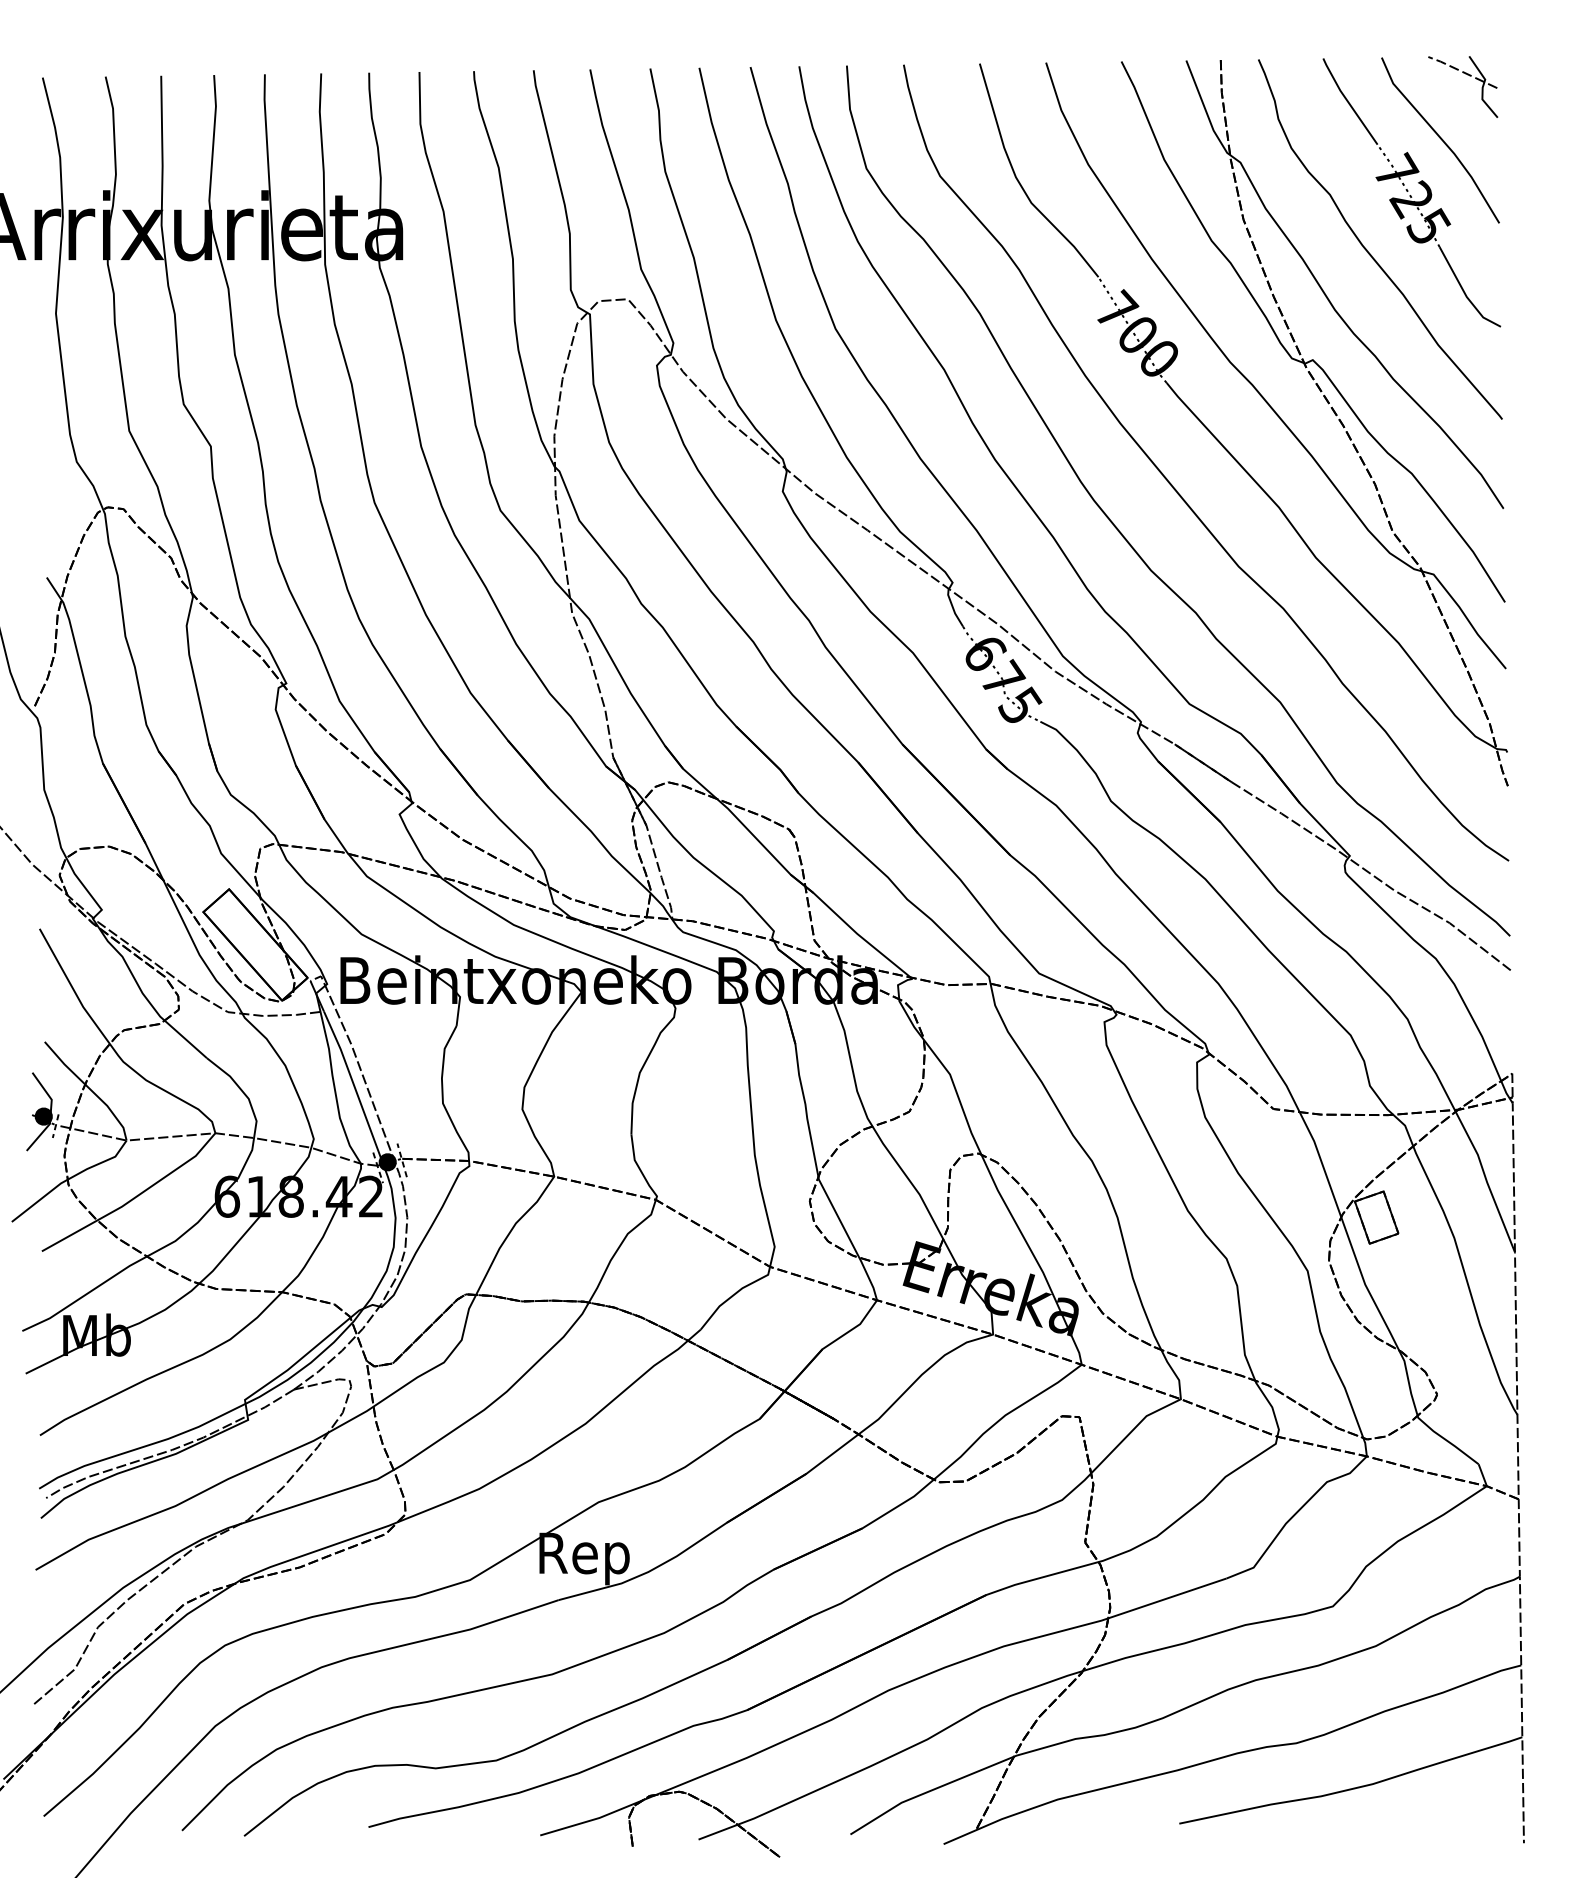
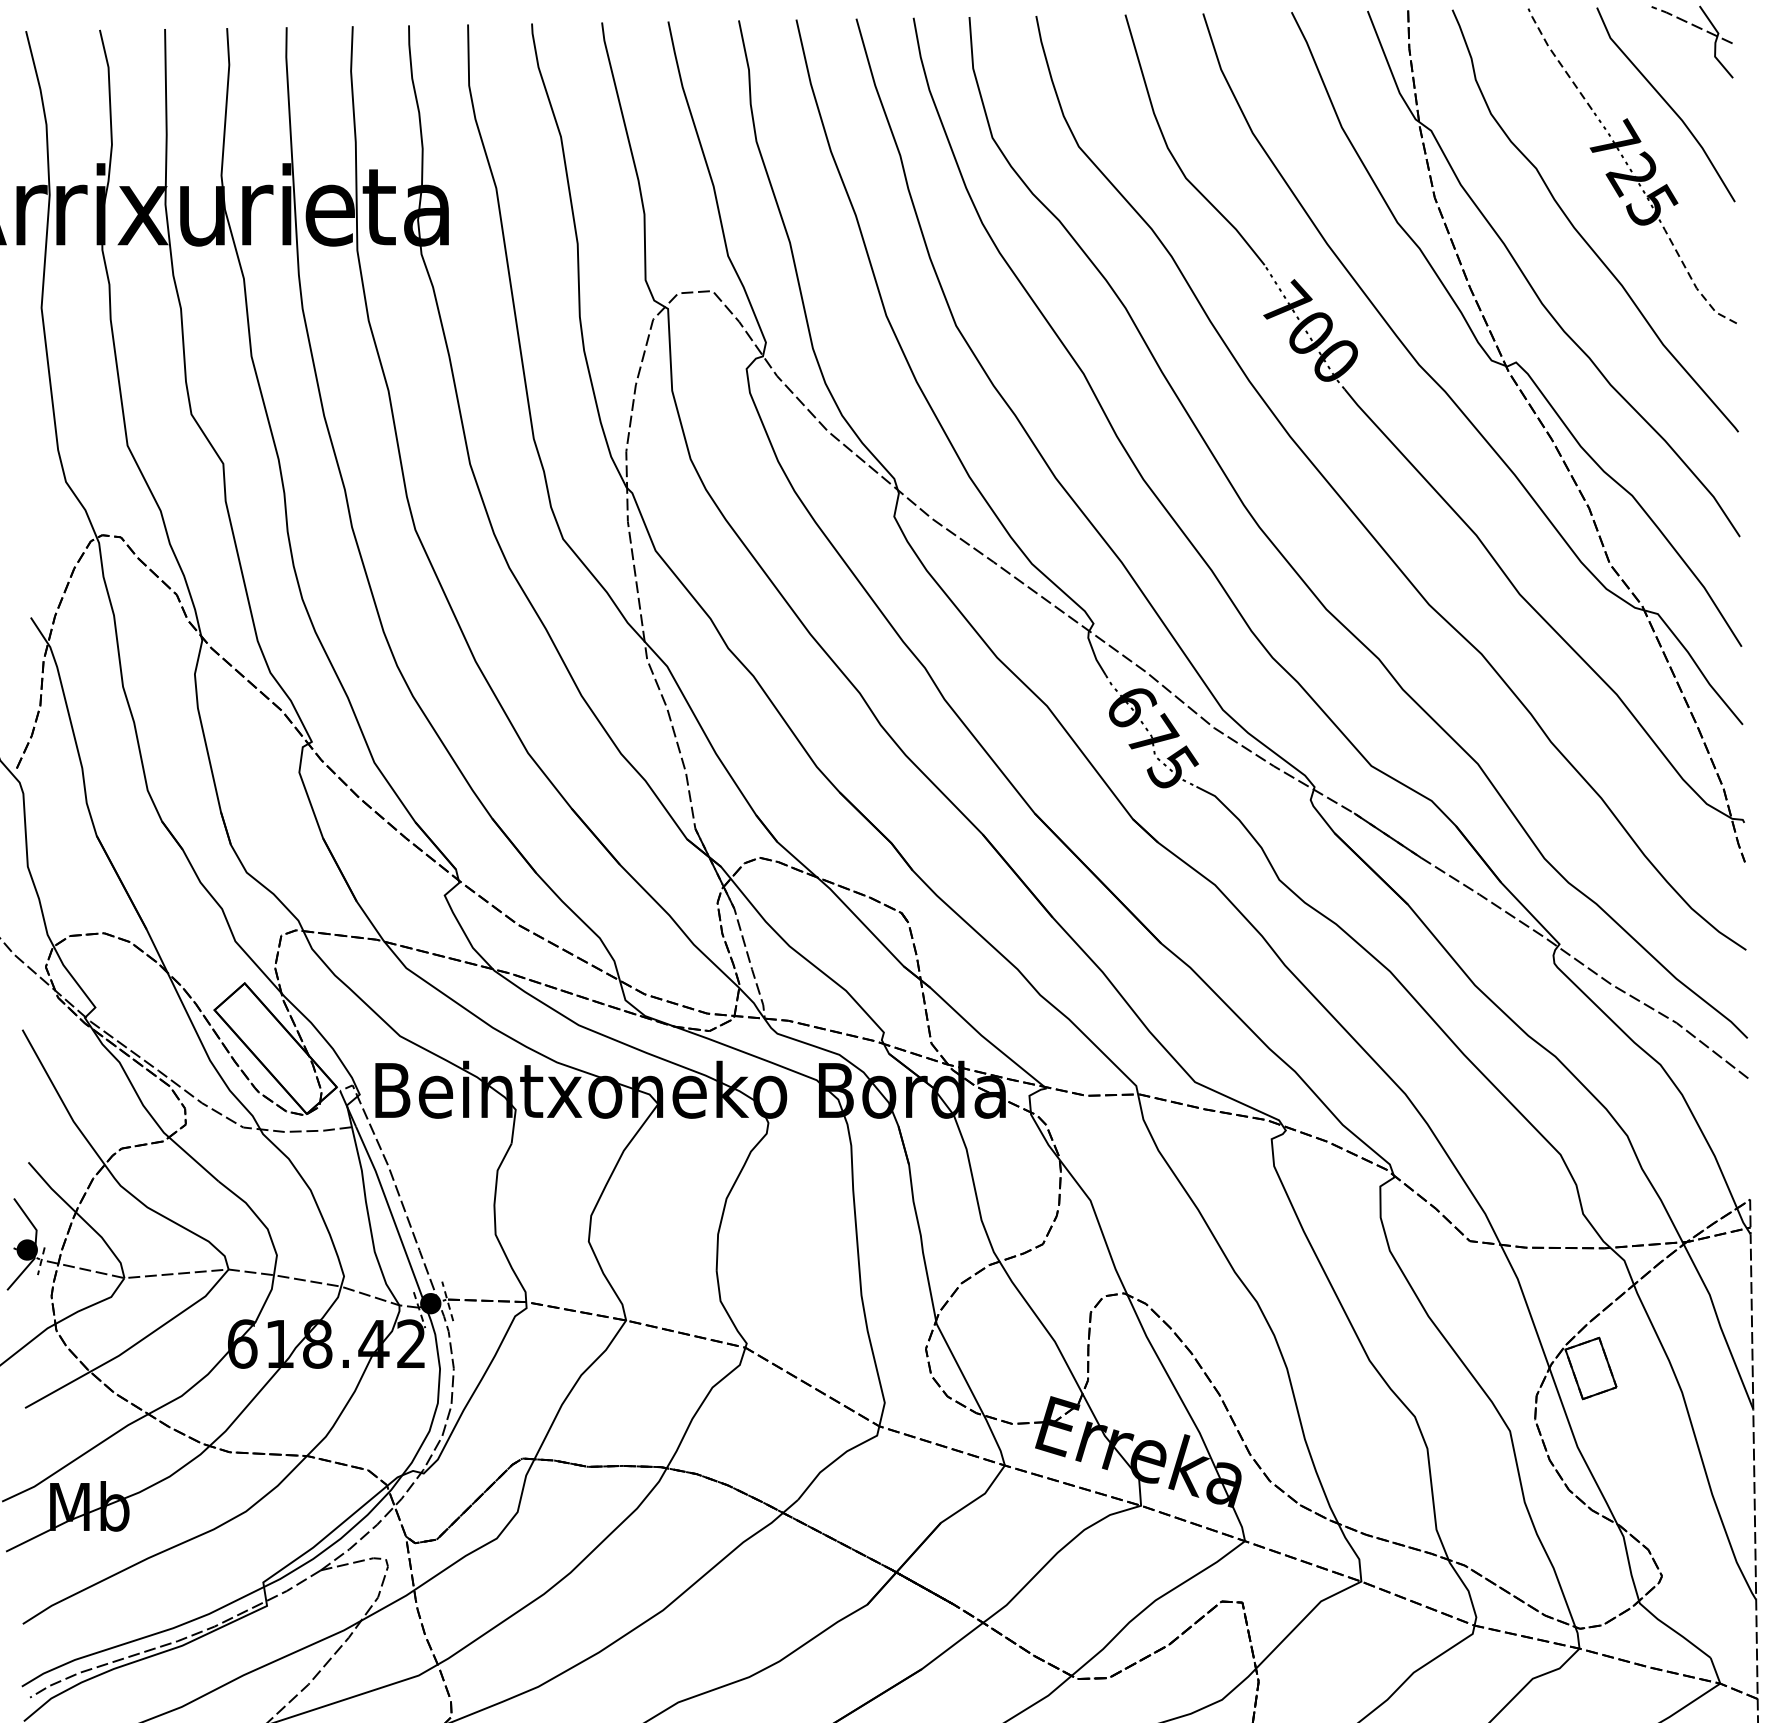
line: (1347, 101) -> (1556, 59), solid -> dashed
line: (1464, 293) -> (1694, 284), solid -> dashed

